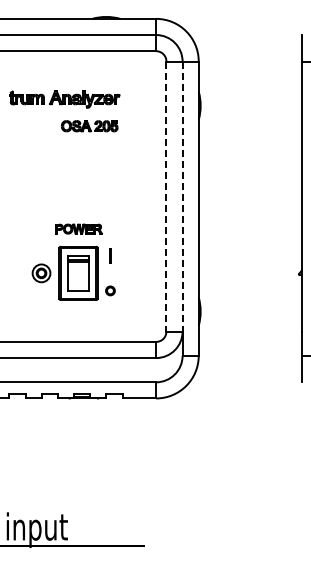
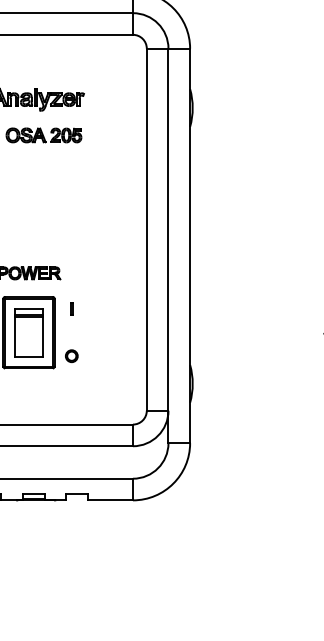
line: (166, 197) -> (146, 230), dashed -> solid
line: (182, 197) -> (168, 230), dashed -> solid
part: (110, 255) -> (71, 308), size x0.62

